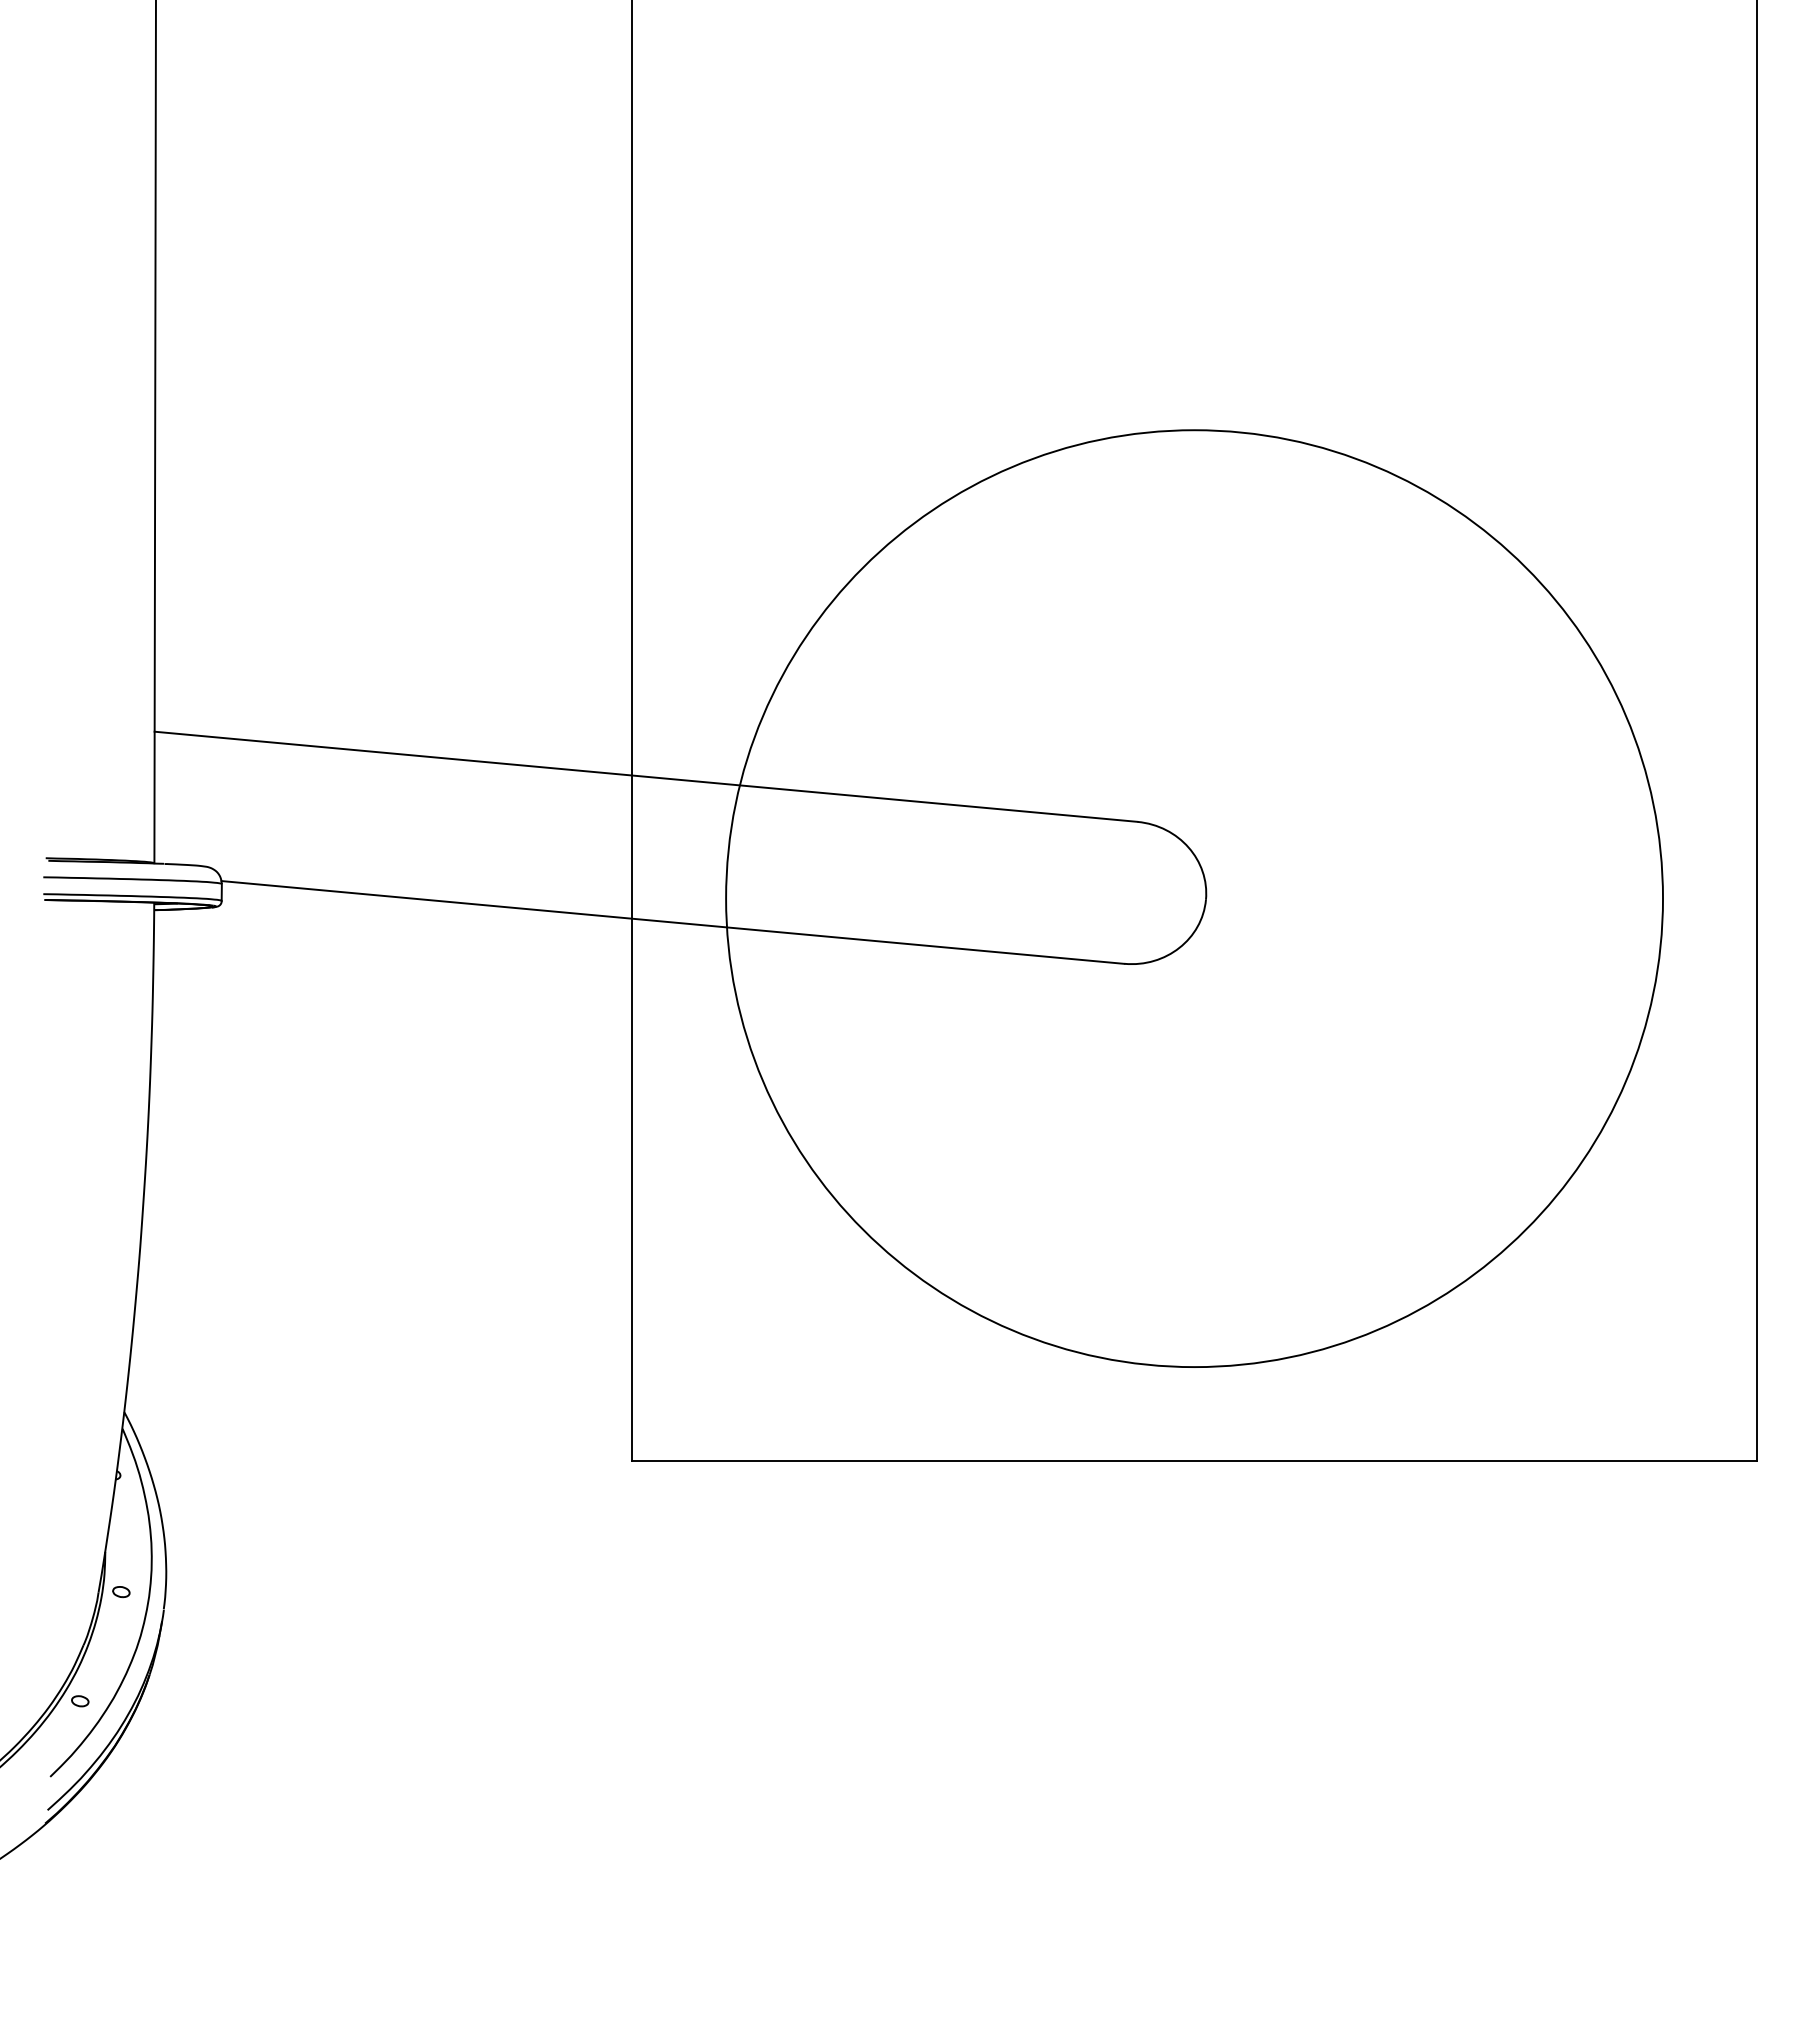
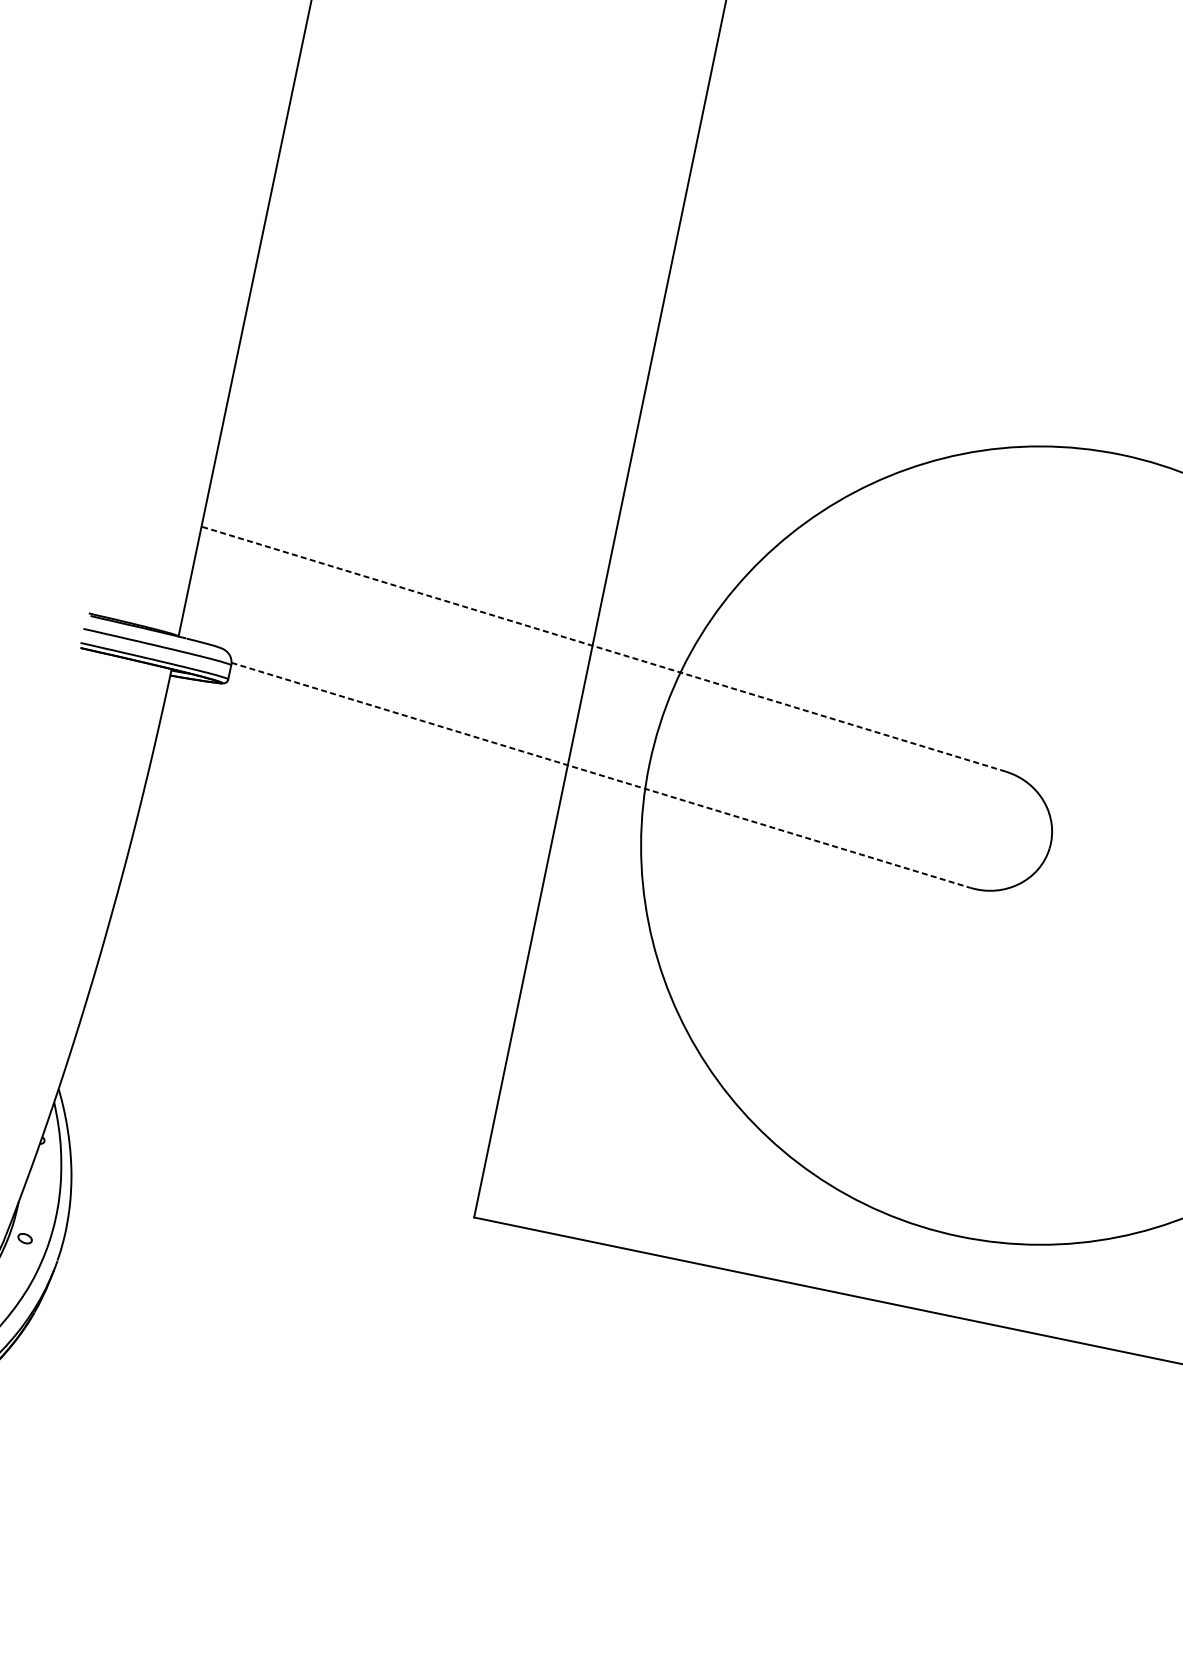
line: (645, 776) -> (603, 648), solid -> dashed
line: (673, 922) -> (601, 775), solid -> dashed

